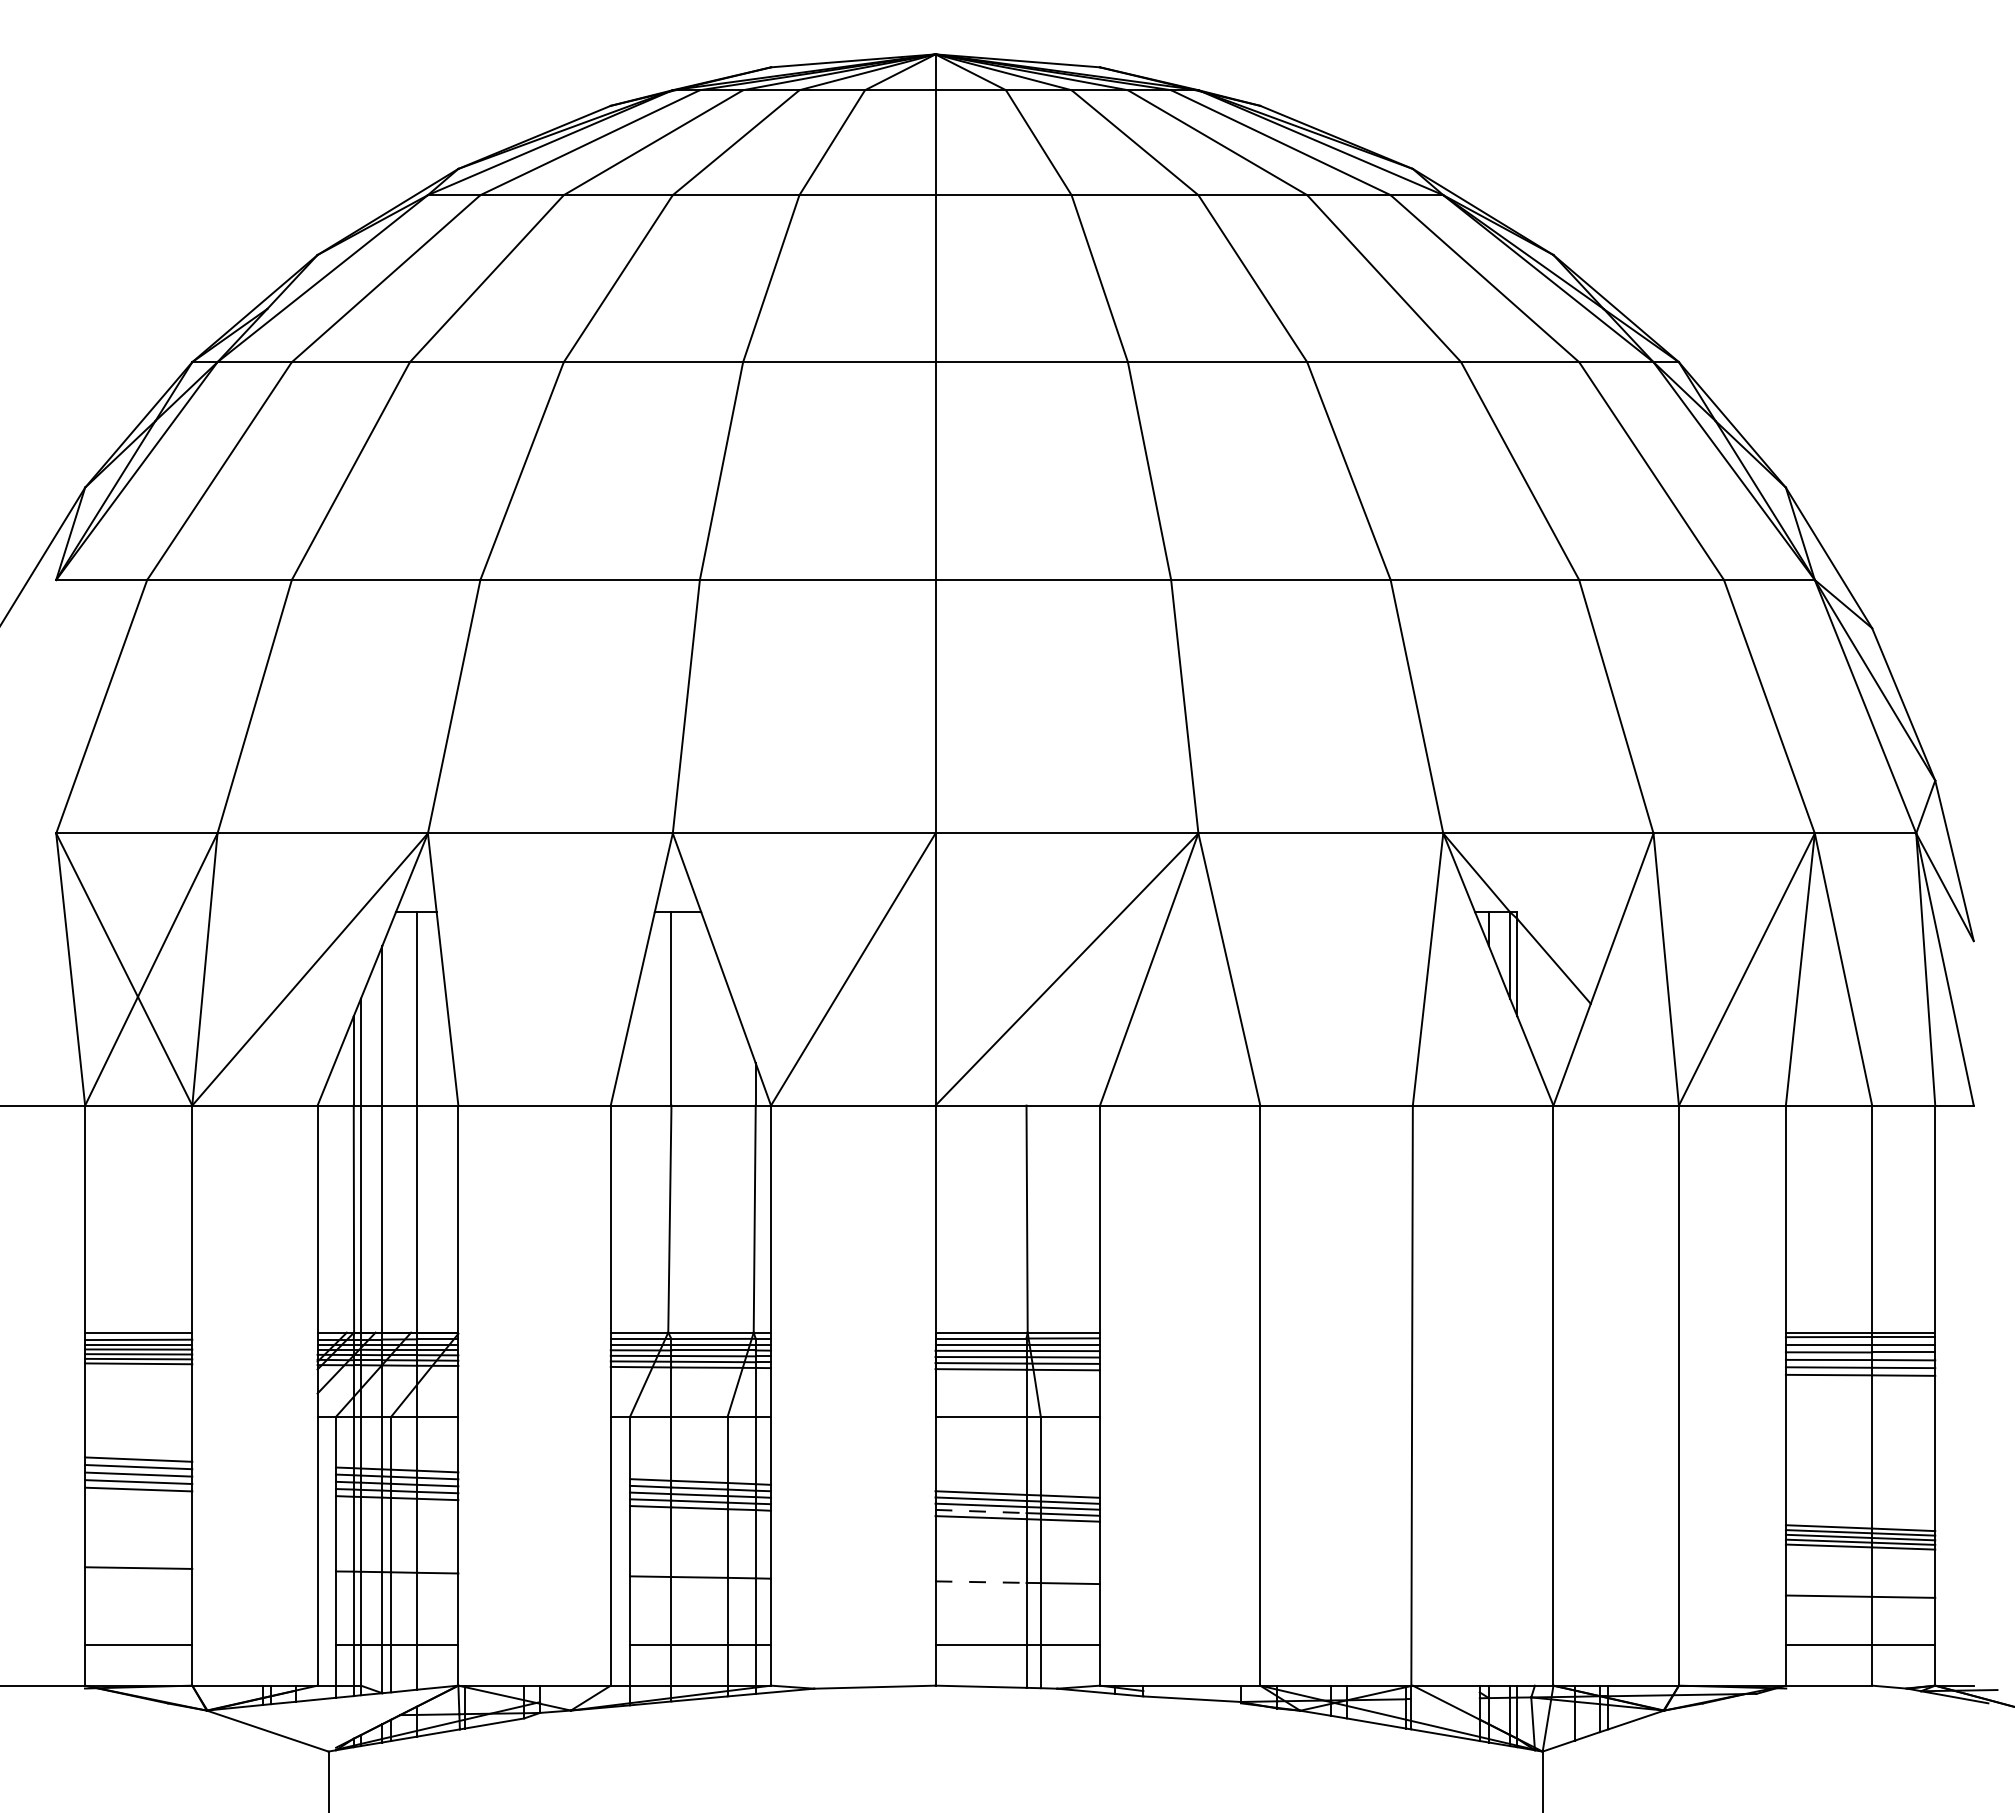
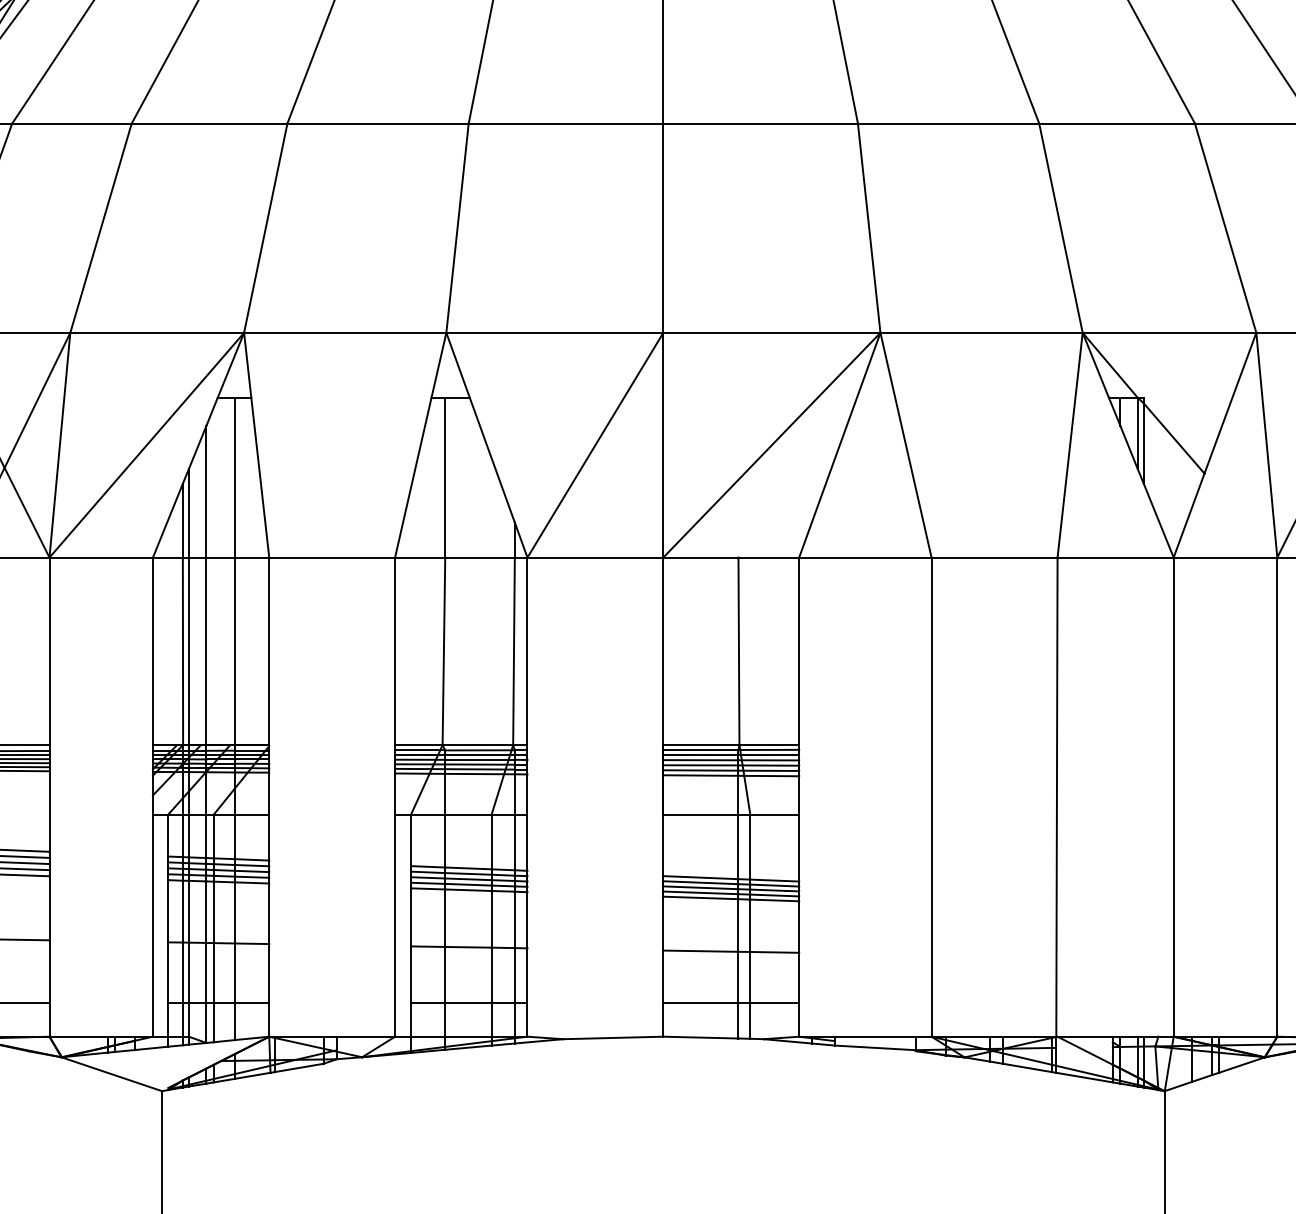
line: (981, 1511) -> (701, 892), dashed -> solid
line: (981, 1582) -> (701, 951), dashed -> solid

